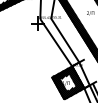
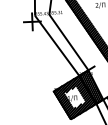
hatch: (80, 75) -> (90, 87), added

